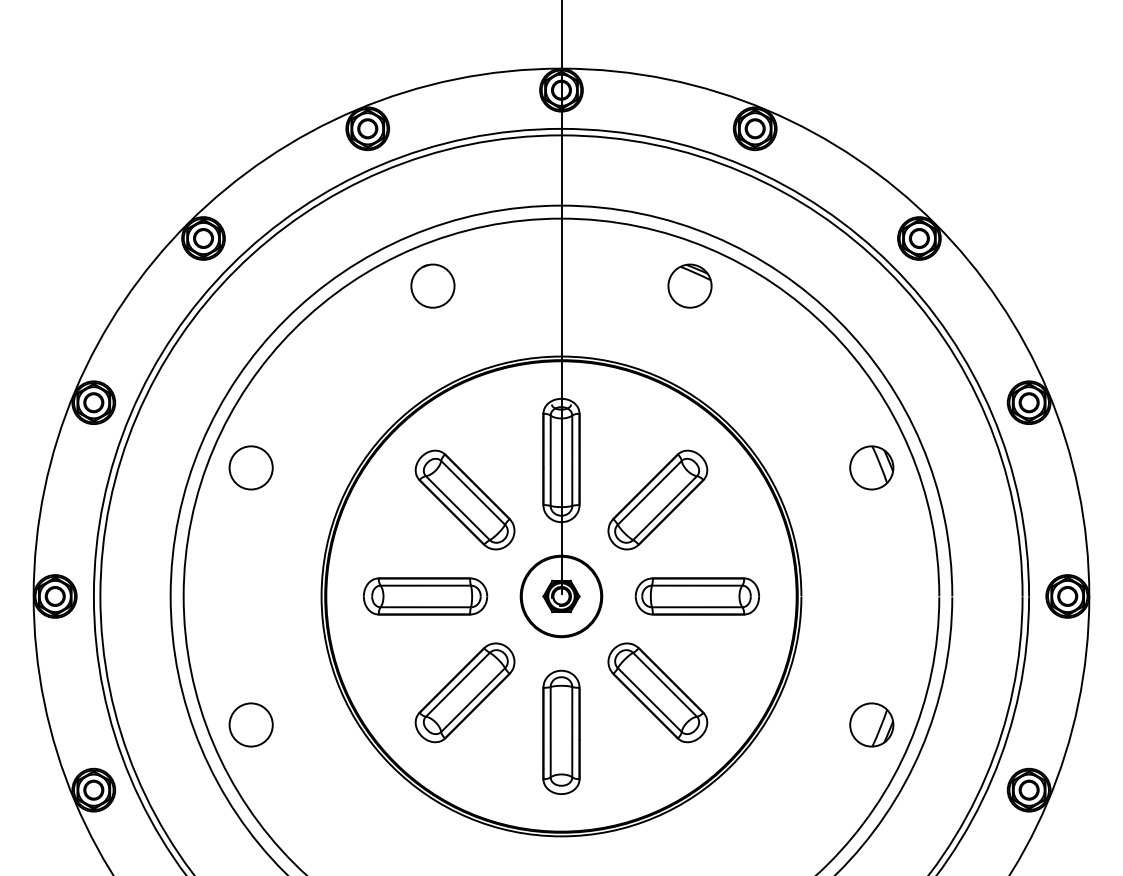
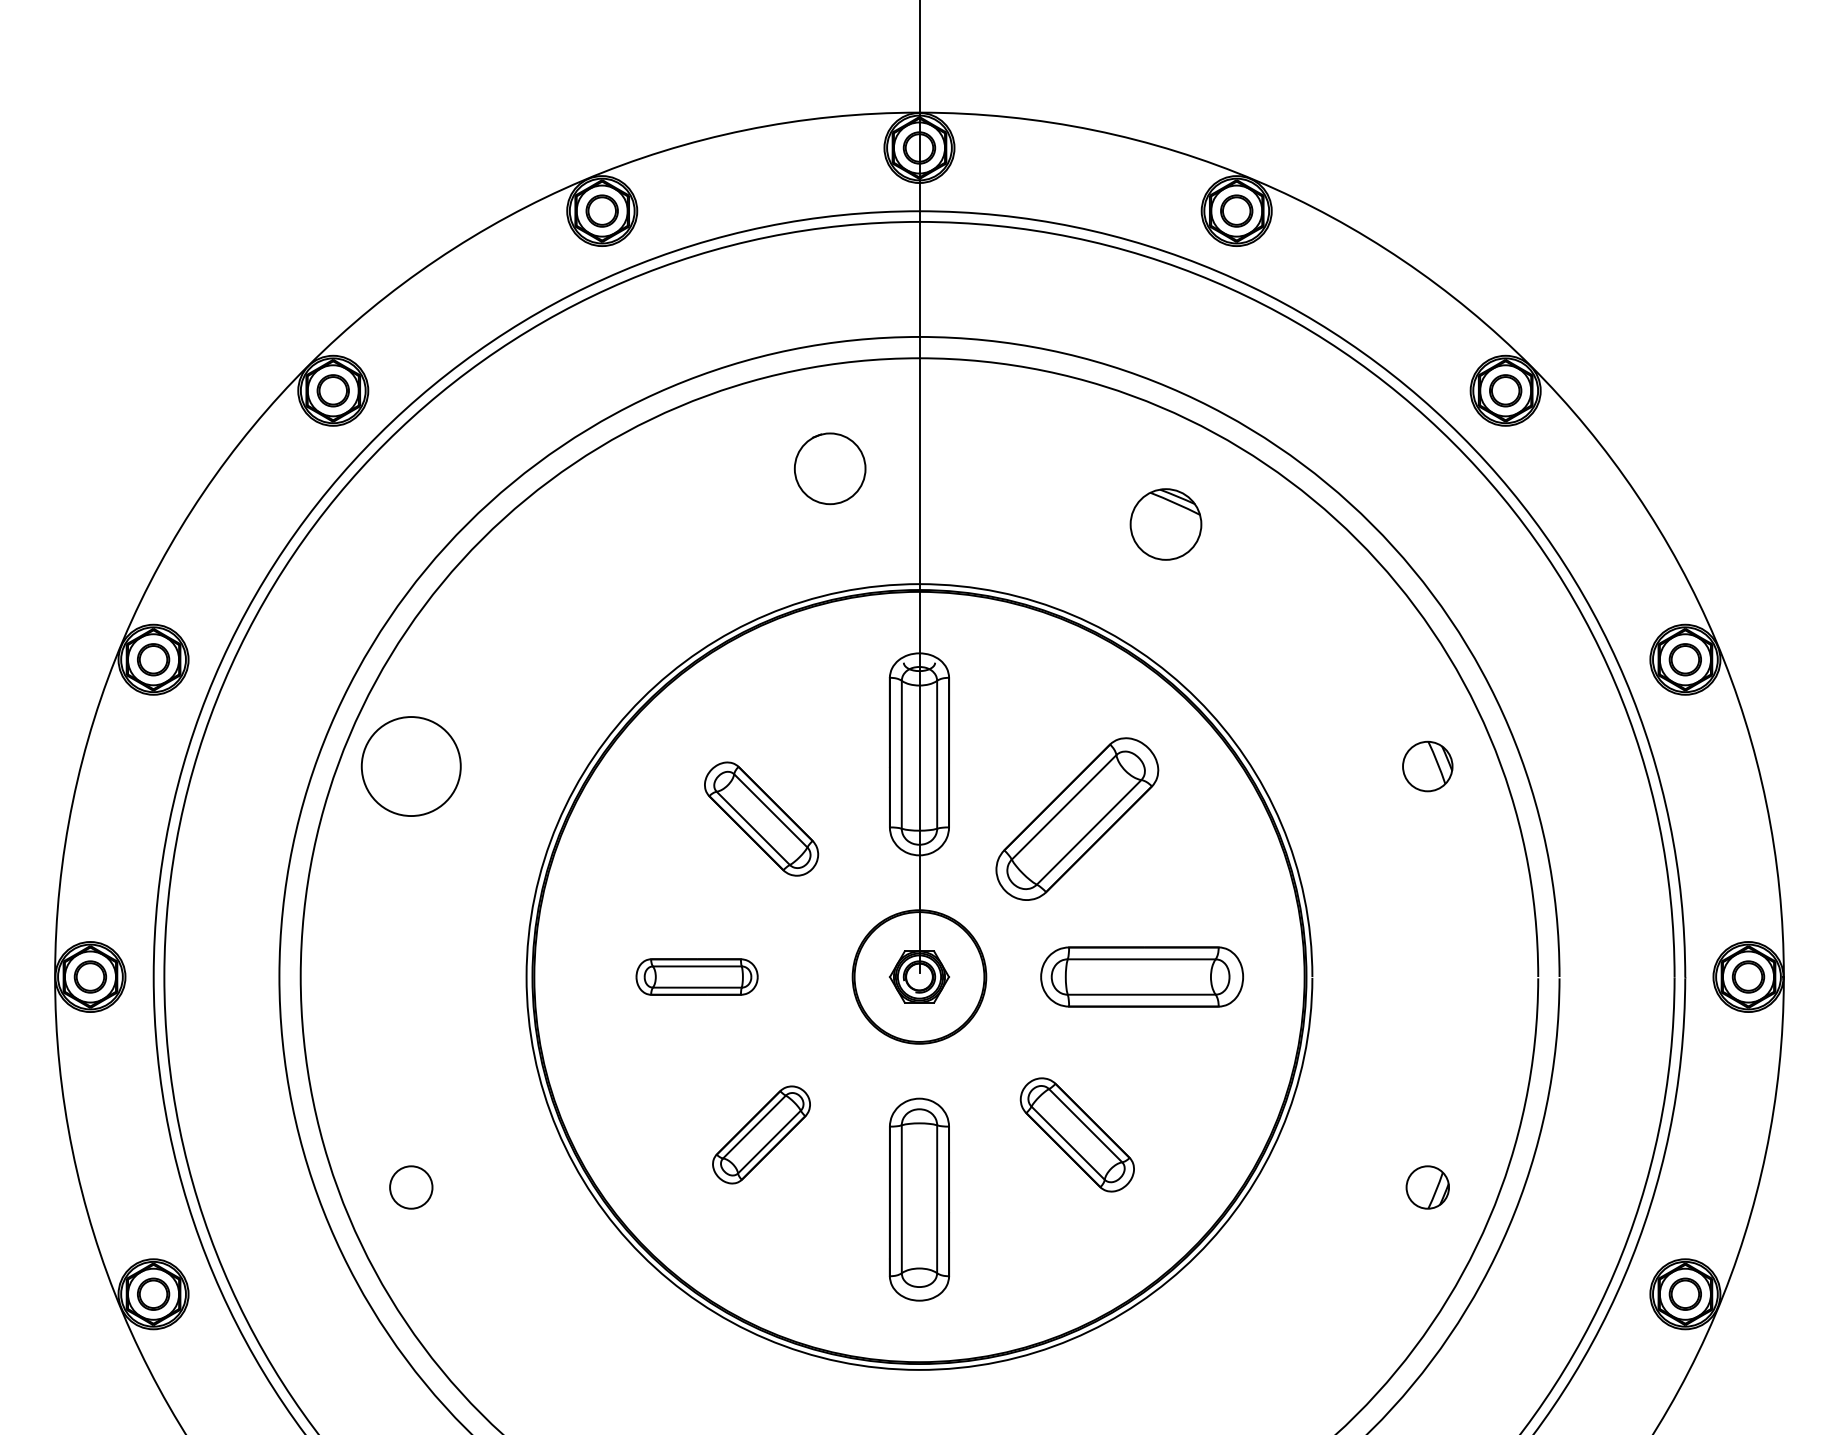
circle: (432, 285) -> (829, 467), moved
part: (689, 285) -> (1165, 523), moved
circle: (250, 467) -> (410, 765), size x1.4
part: (871, 467) -> (1427, 765), size x0.7
part: (464, 499) -> (760, 818), size x0.7
part: (425, 596) -> (696, 977), size x0.6
part: (464, 692) -> (760, 1134), size x0.6
part: (657, 692) -> (1076, 1134), size x0.7
circle: (250, 724) -> (410, 1186), size x0.6
part: (871, 724) -> (1427, 1186), size x0.6

